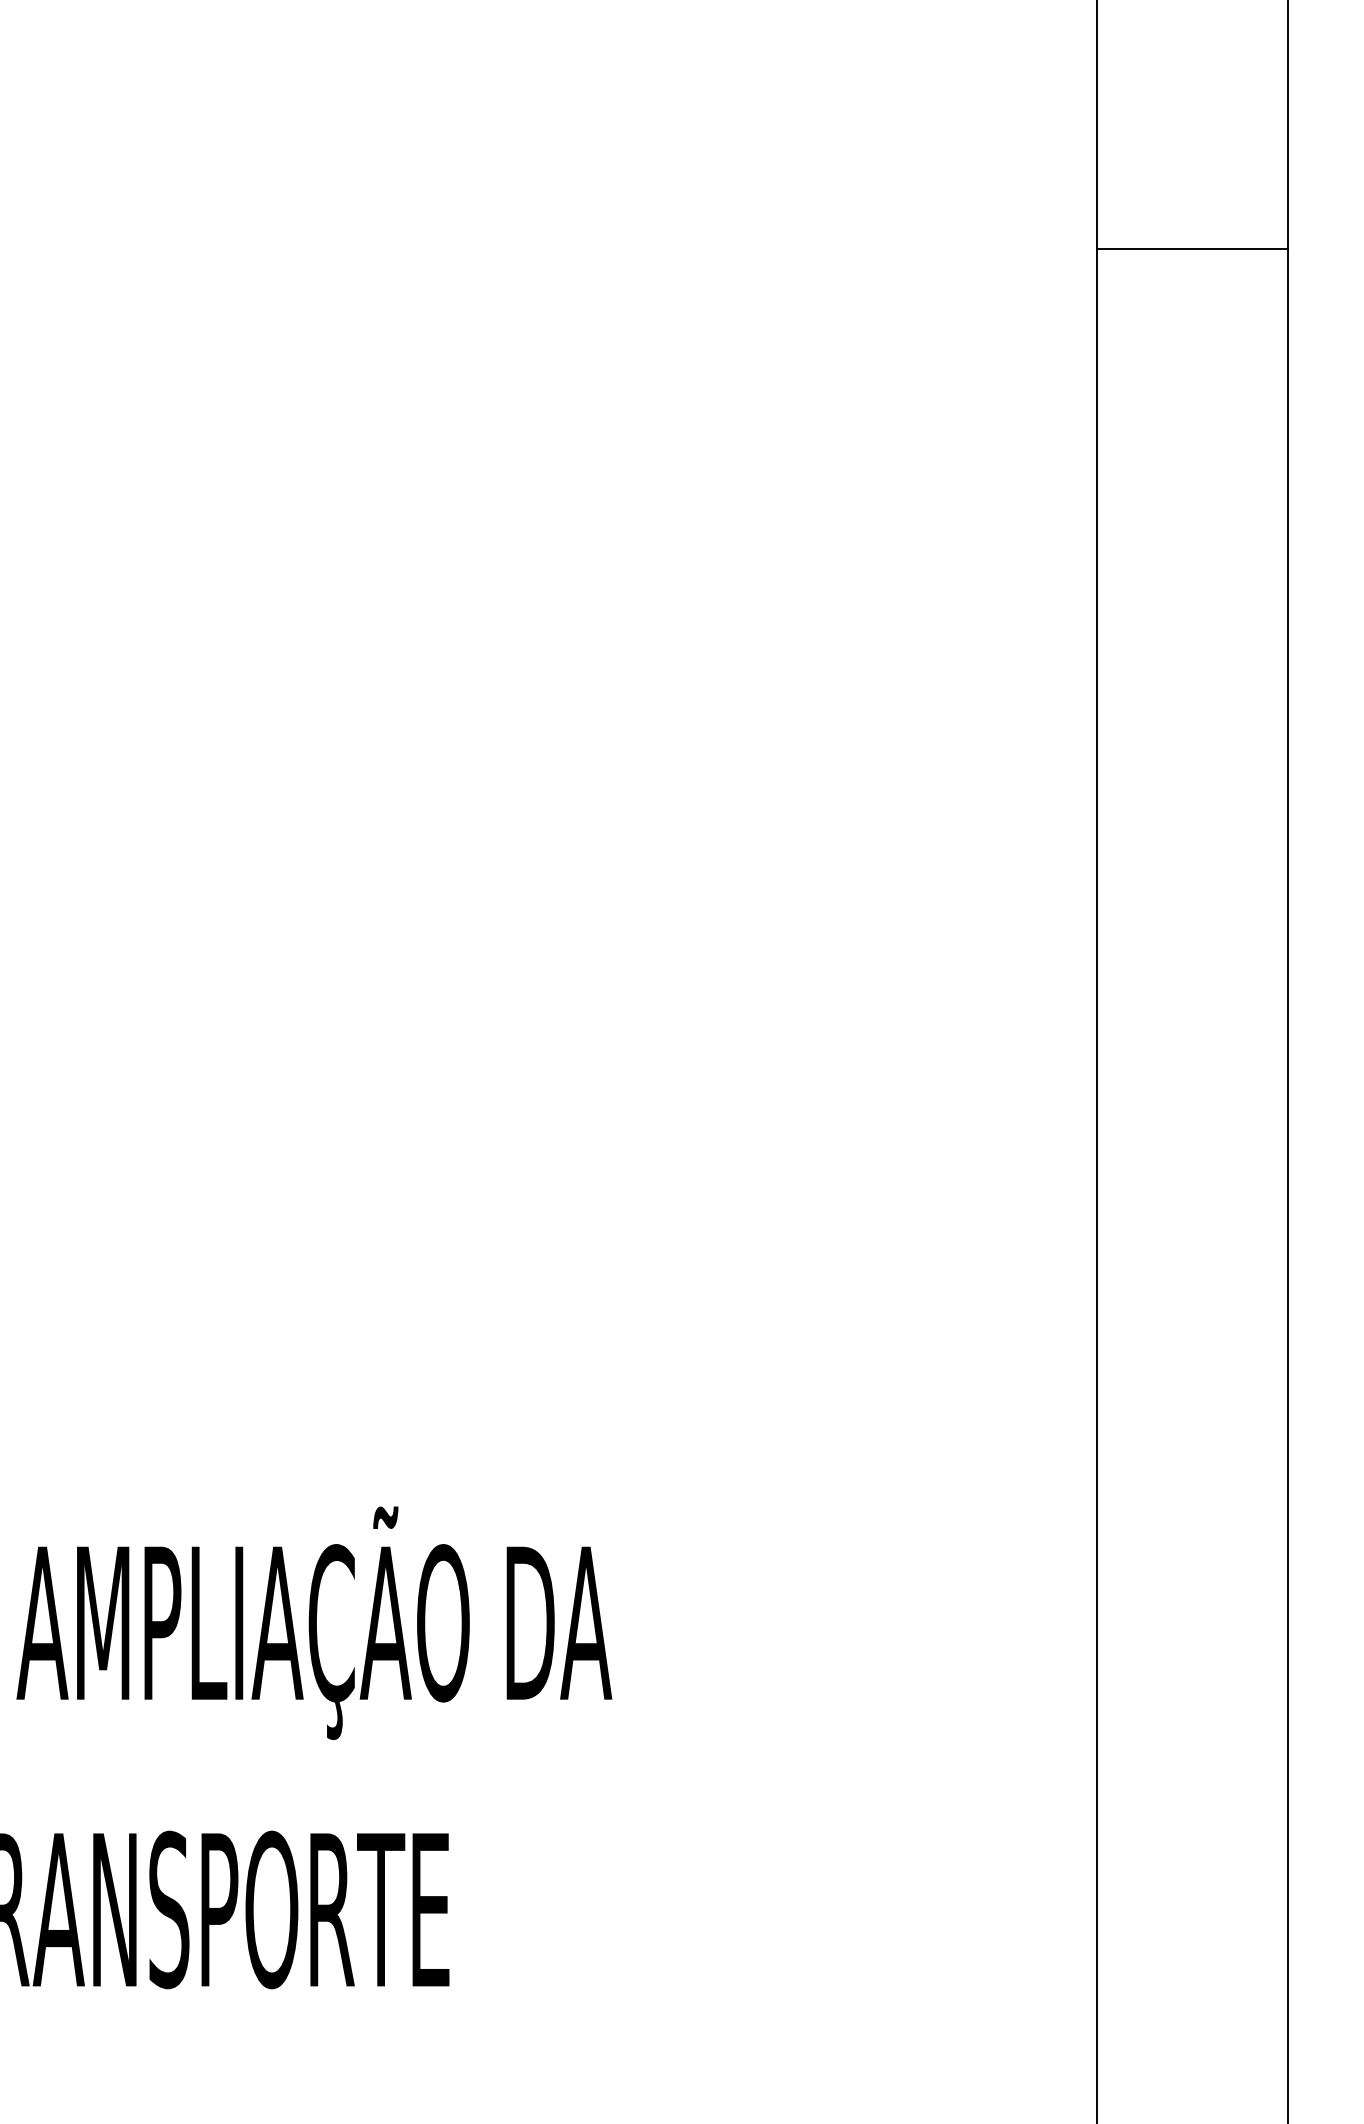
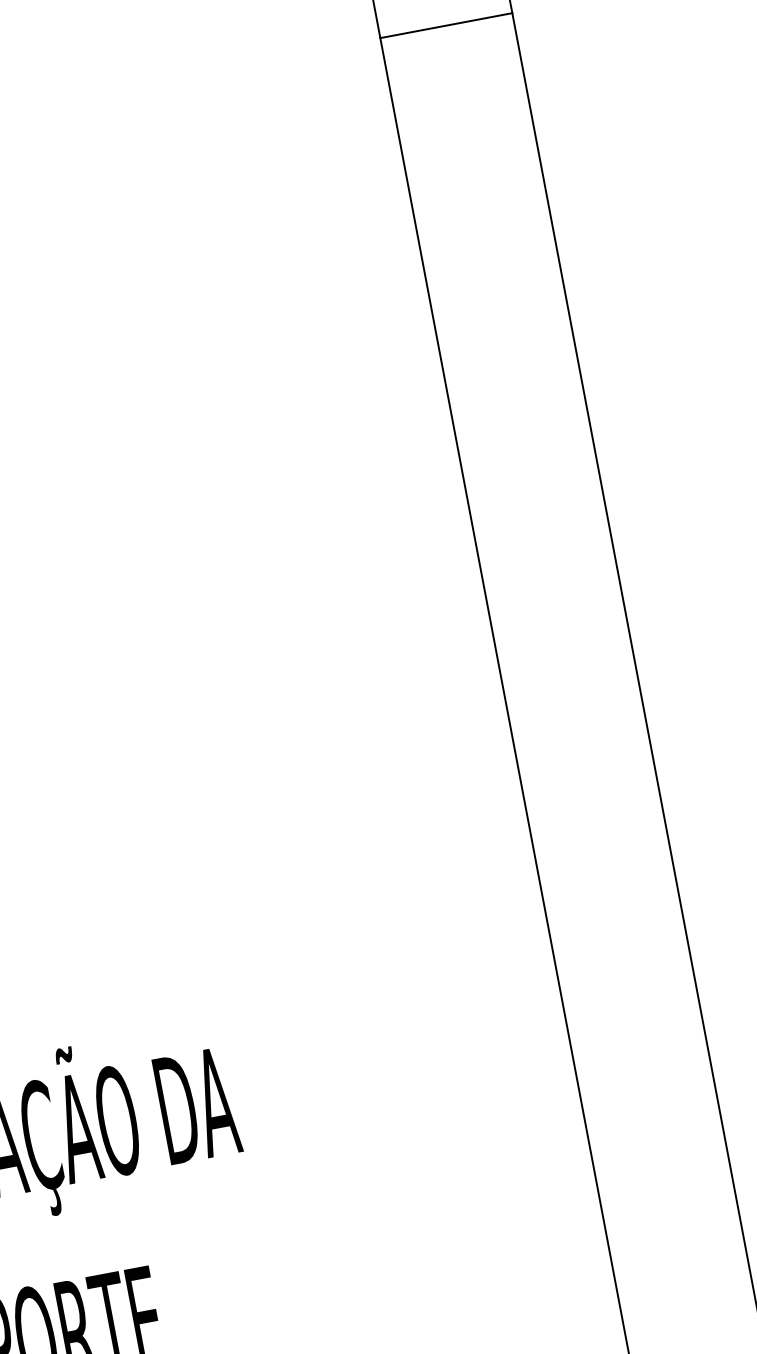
line: (1191, 249) -> (445, 26), moved

